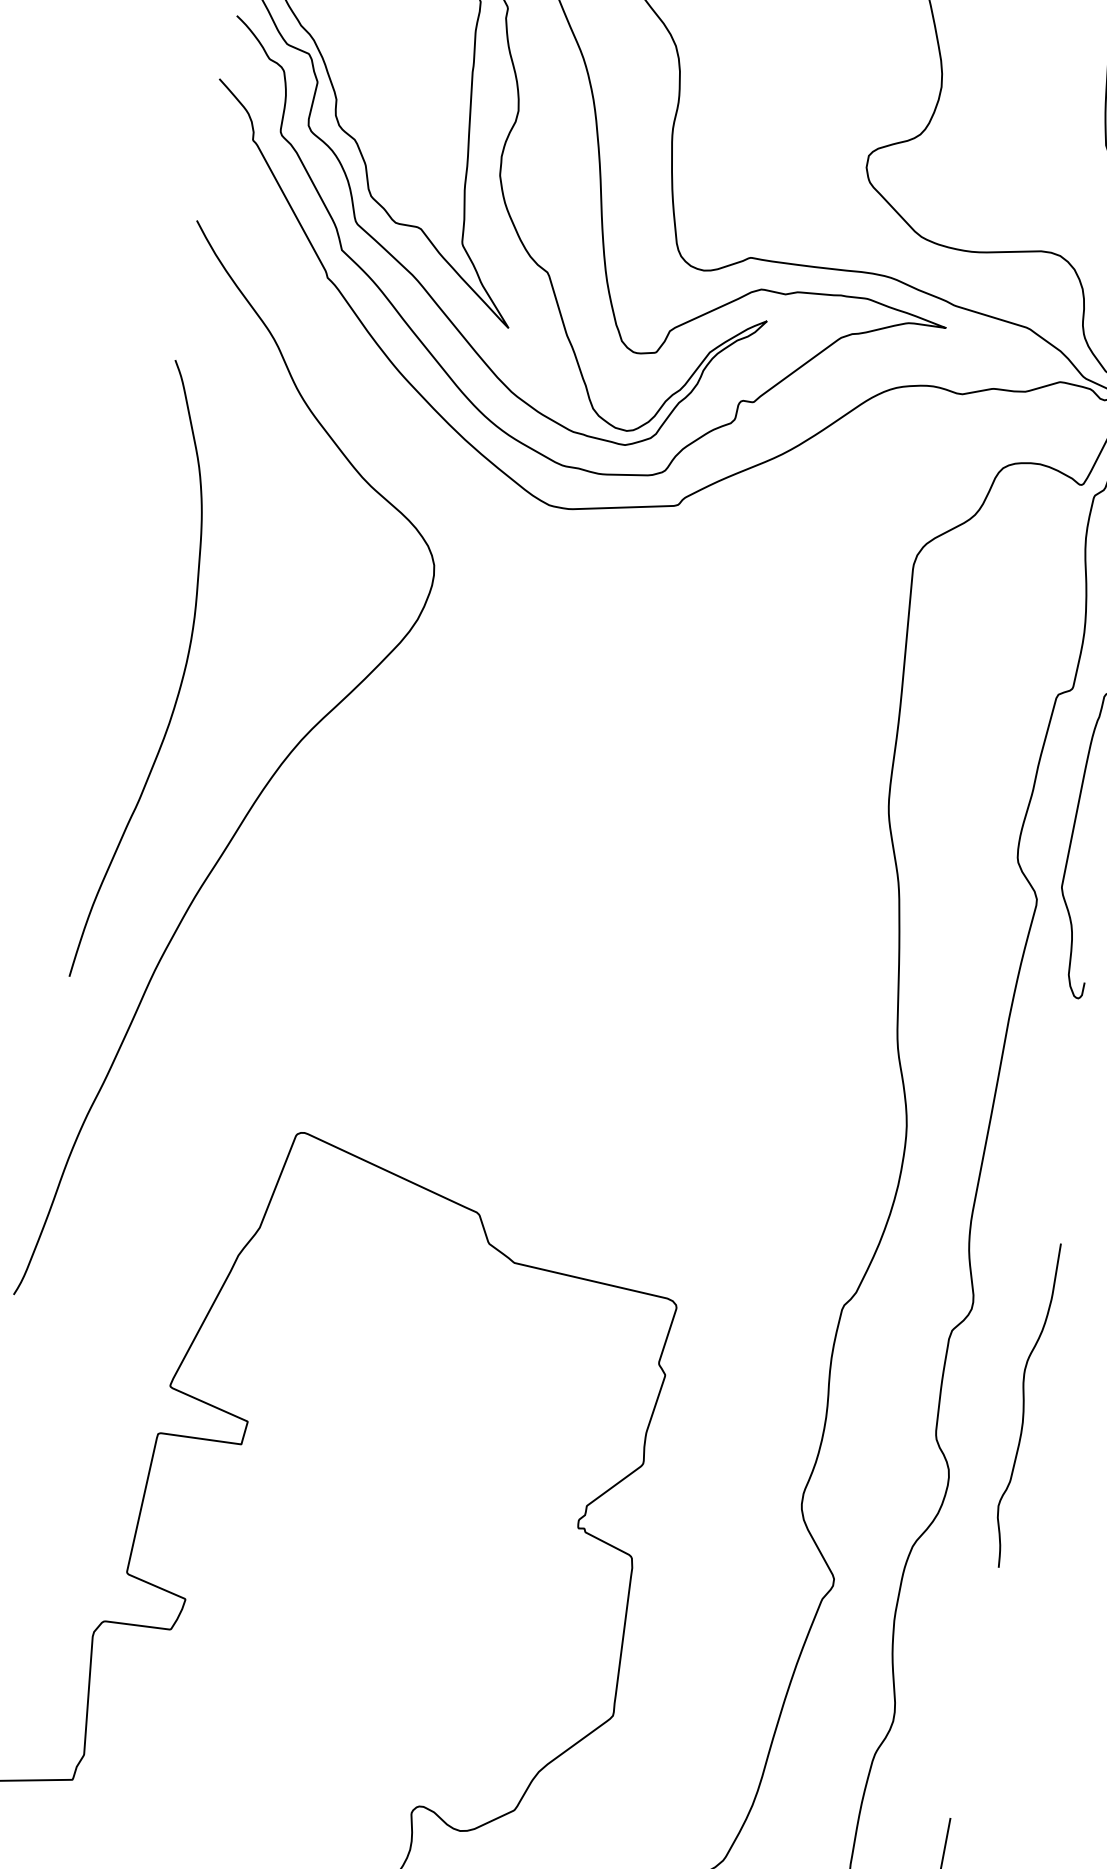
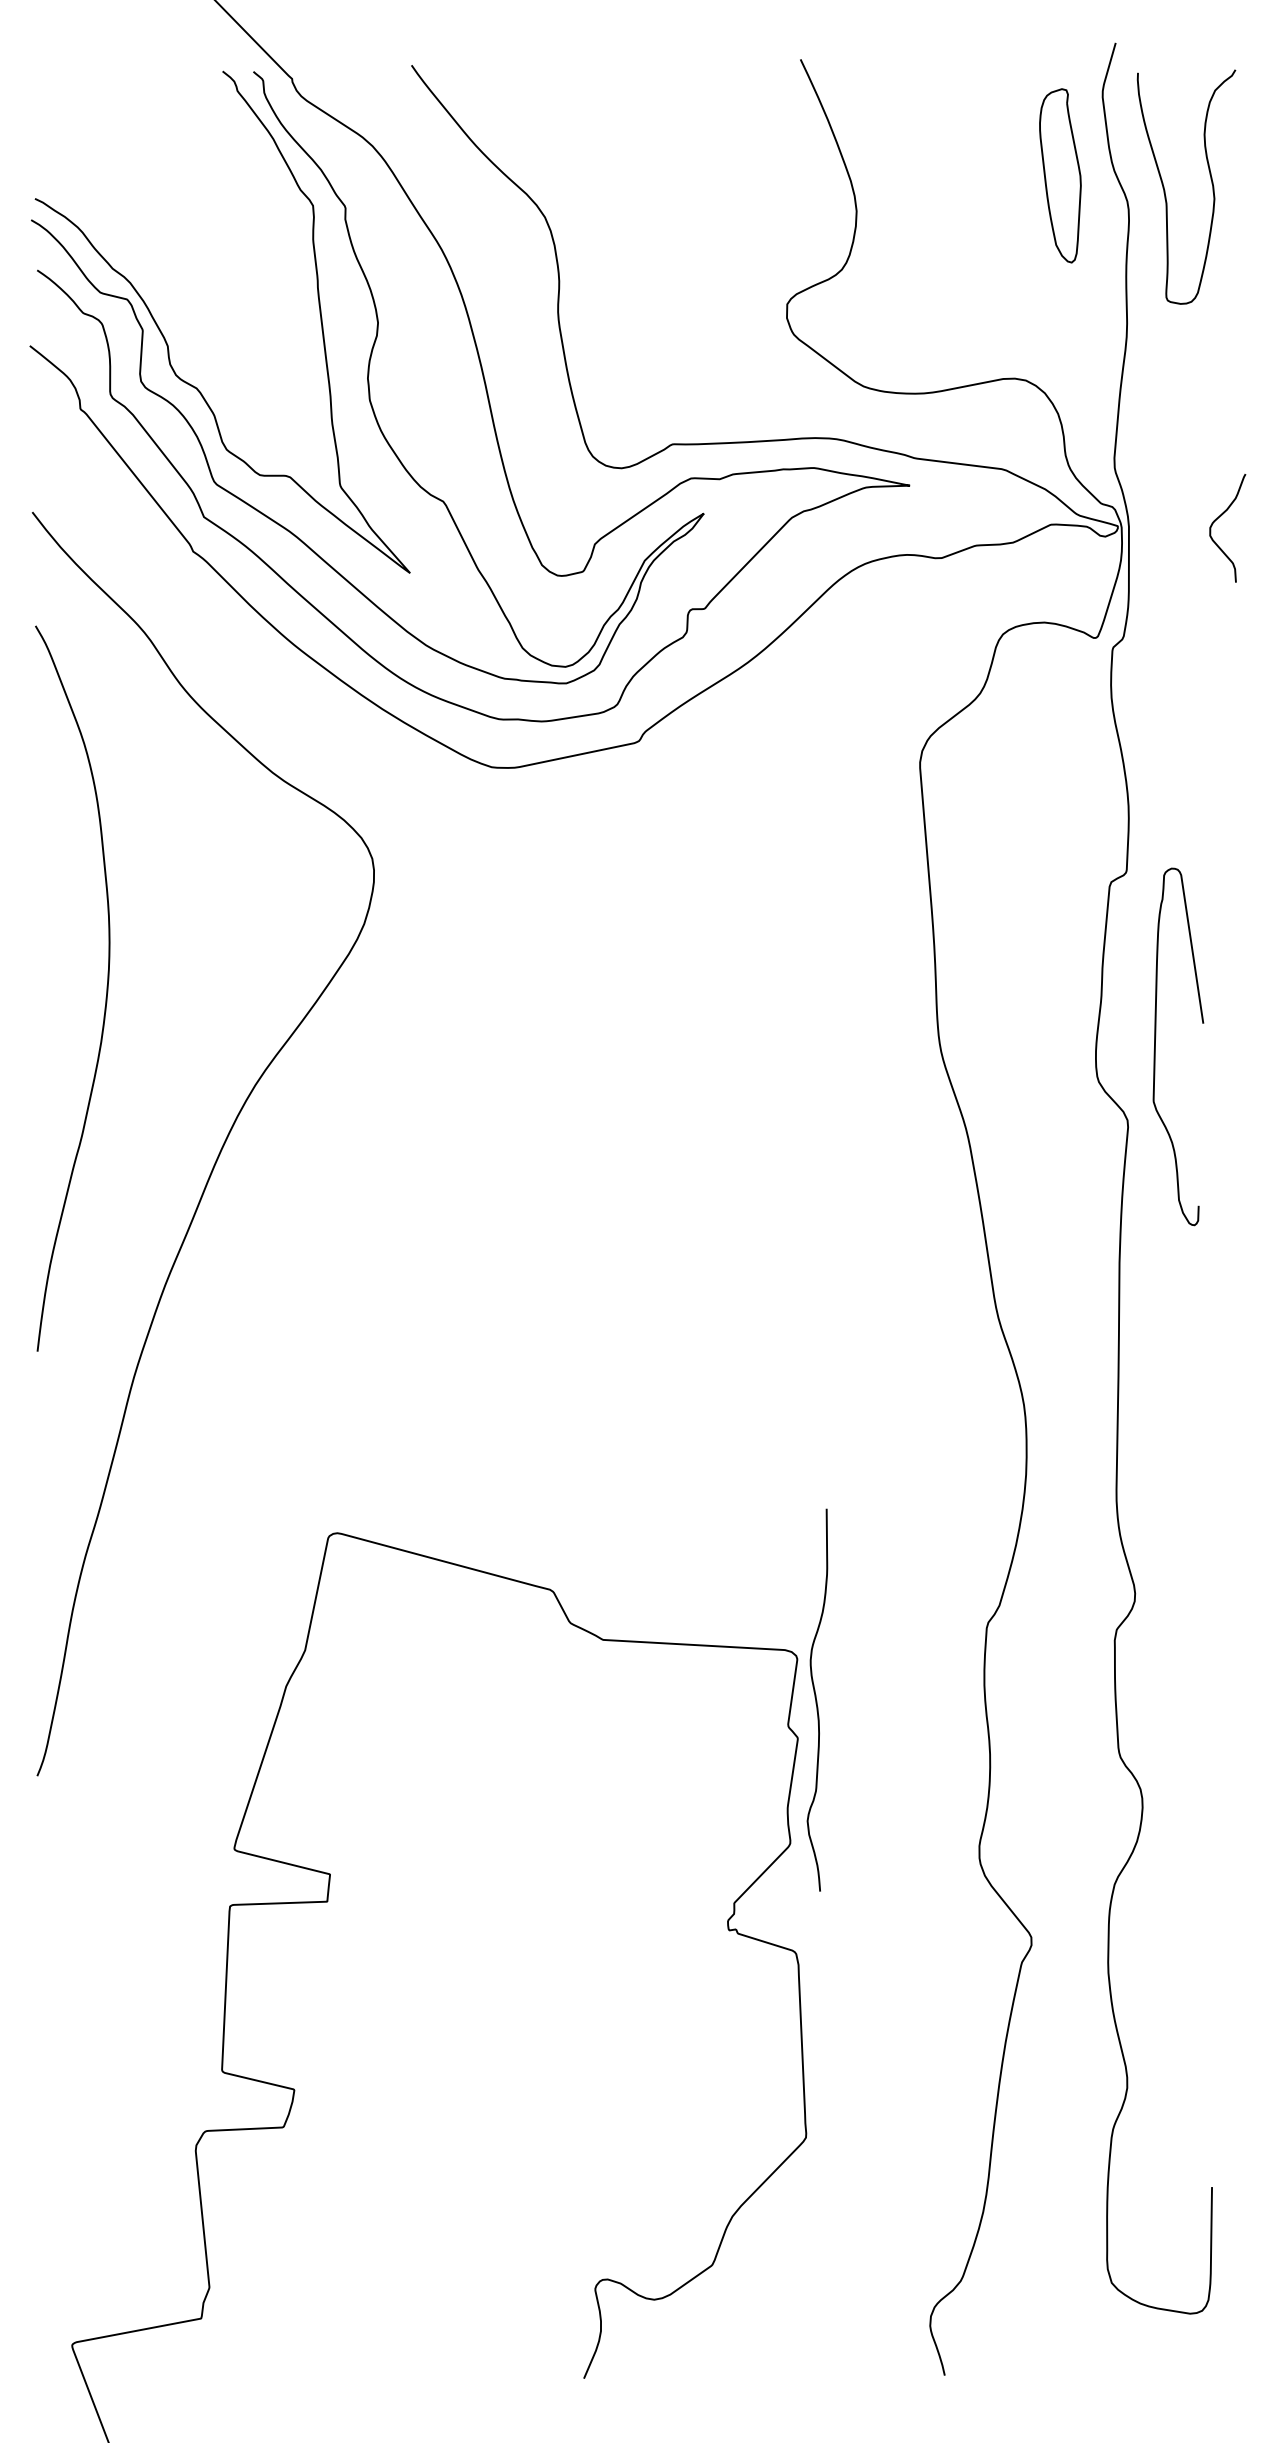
curve: (181, 678) -> (106, 988), moved
curve: (1024, 1404) -> (816, 1699), moved

